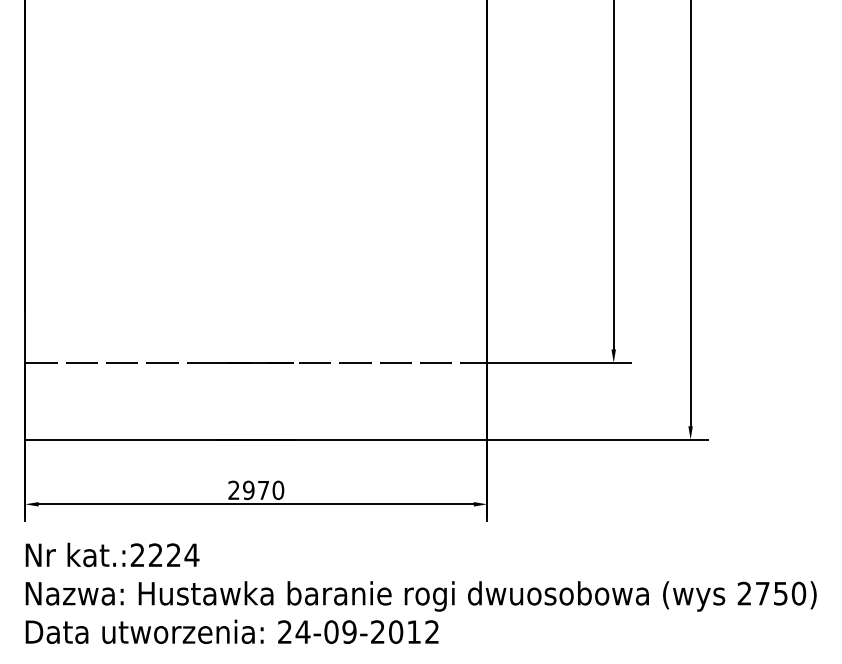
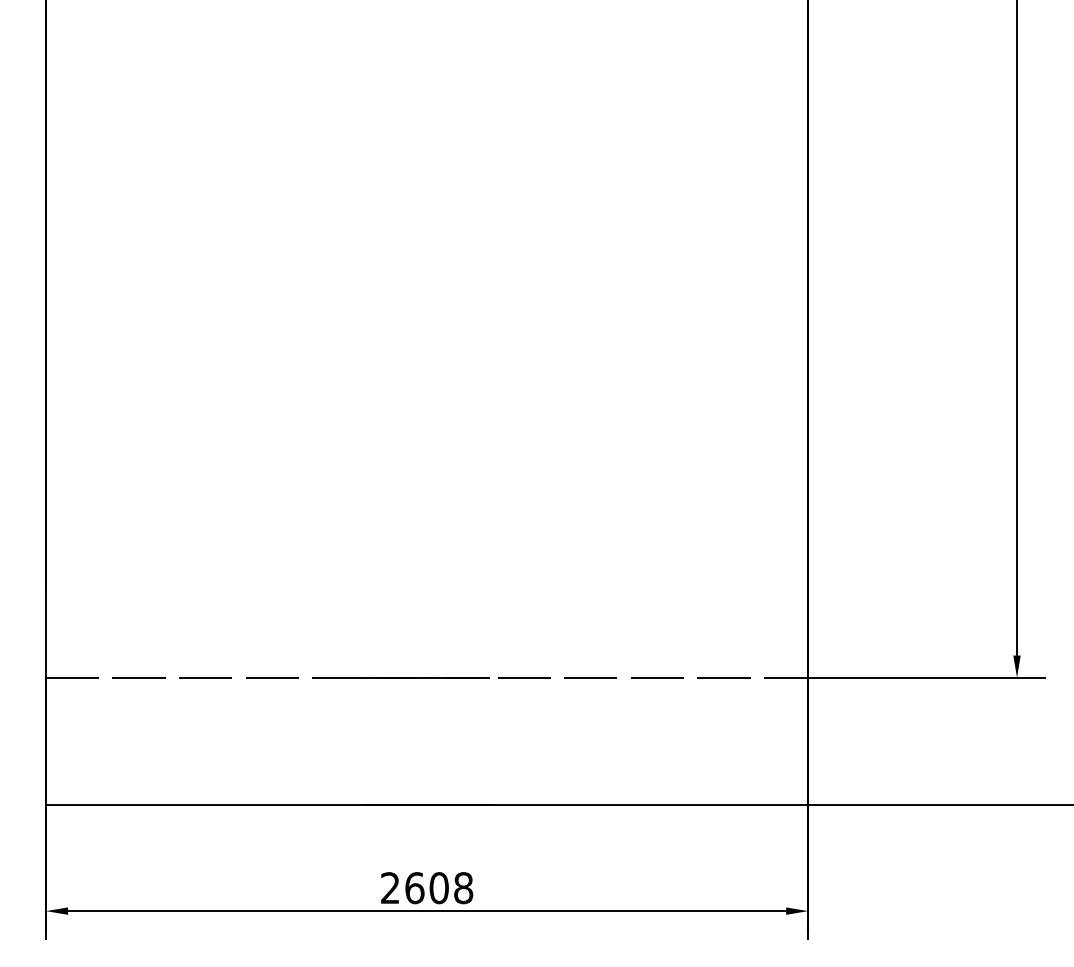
text: (263, 490) -> (439, 888), 2970 -> 2608

